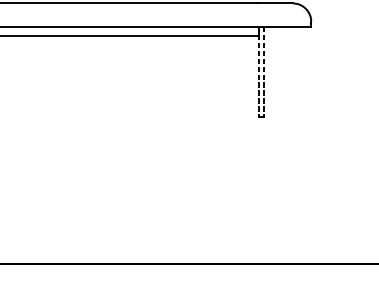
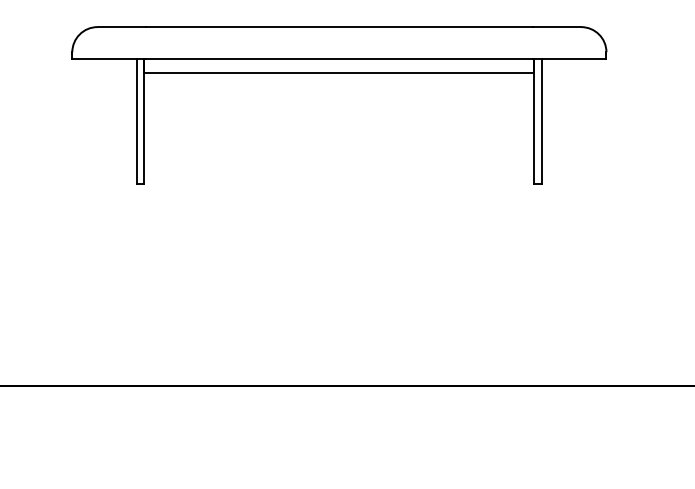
line: (259, 71) -> (534, 121), dashed -> solid
line: (264, 71) -> (541, 121), dashed -> solid

